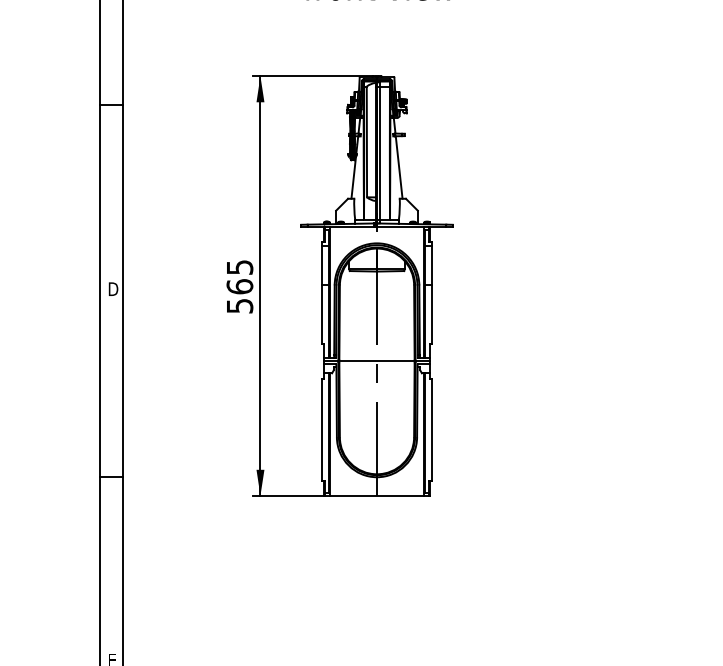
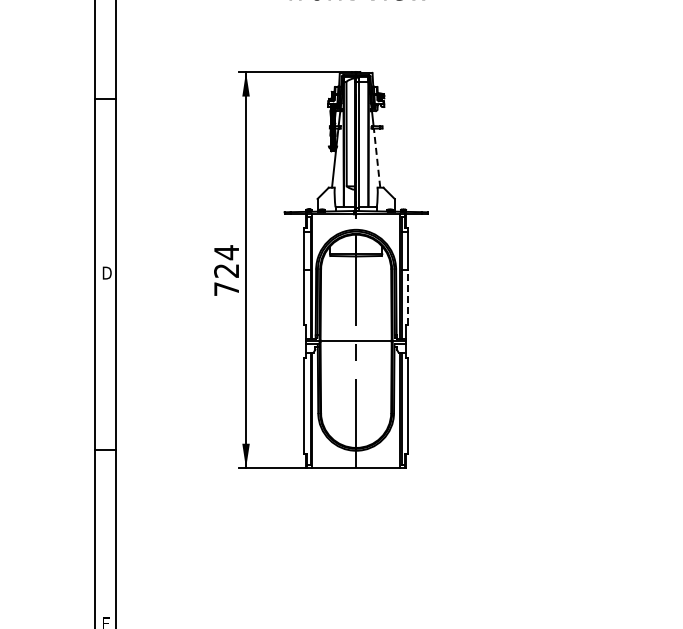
line: (399, 167) -> (377, 158), solid -> dashed
text: (239, 286) -> (226, 270), 565 -> 724
line: (431, 313) -> (407, 296), solid -> dashed

